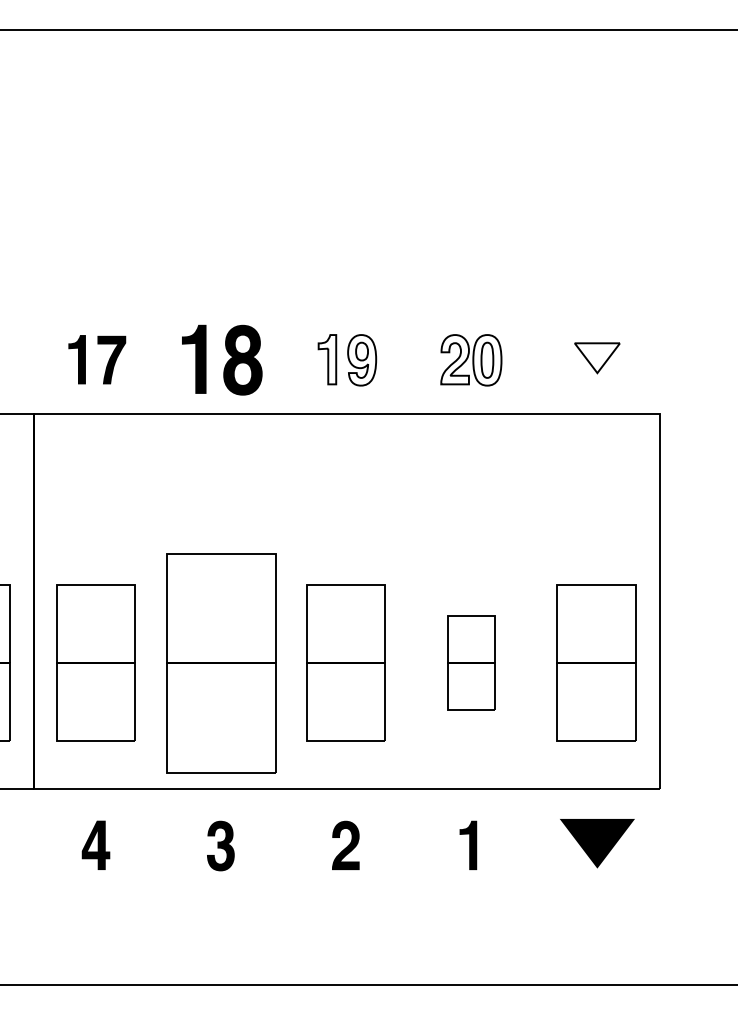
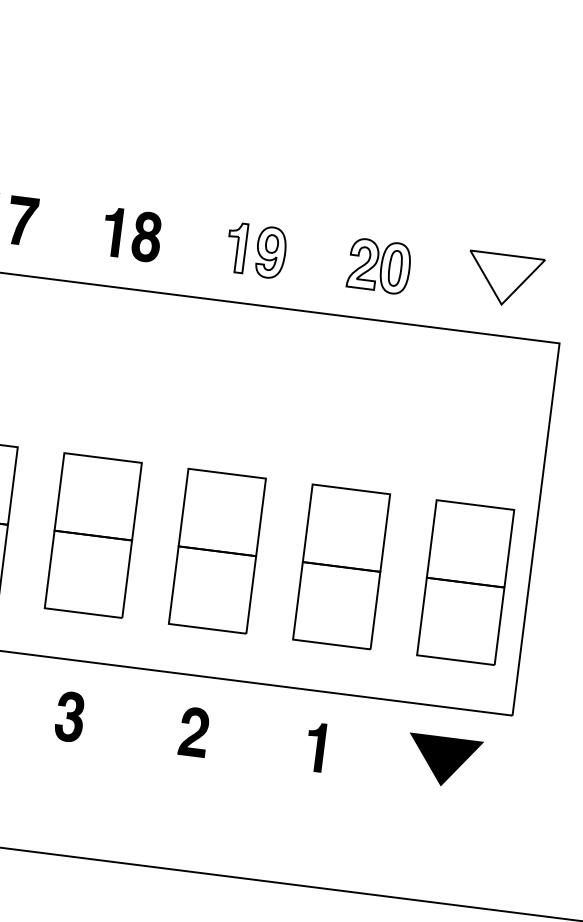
part: (597, 358) -> (504, 280), size x1.67
part: (222, 360) -> (132, 235), size x0.71
part: (220, 662) -> (92, 534), size x0.71
part: (471, 662) -> (341, 566), size x1.67

